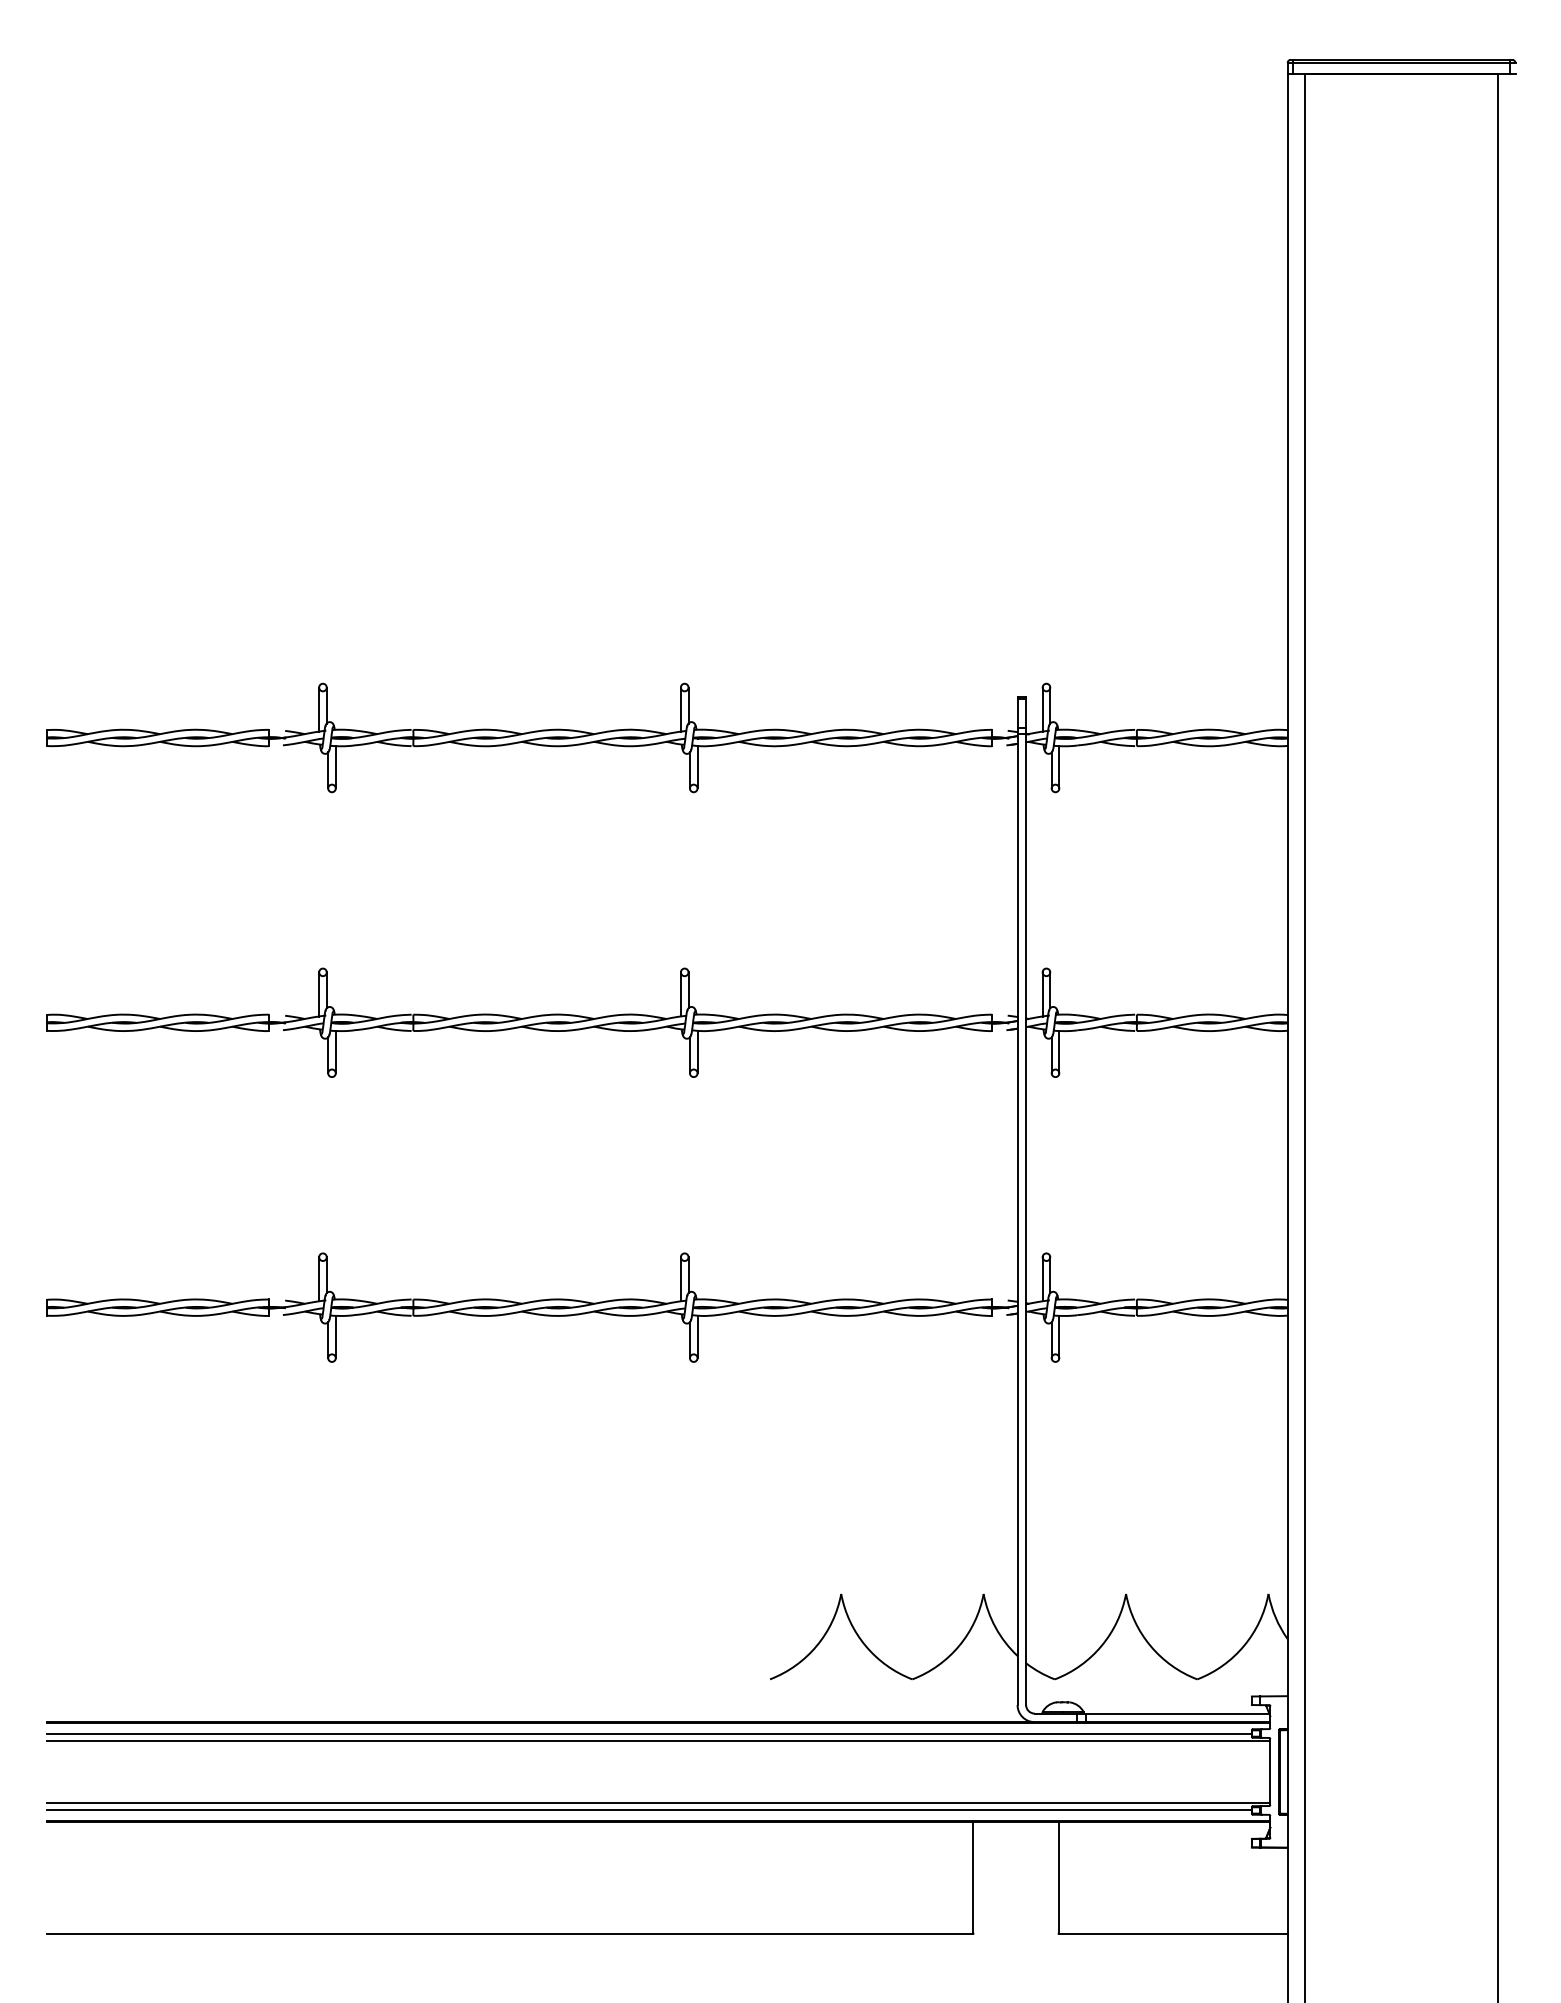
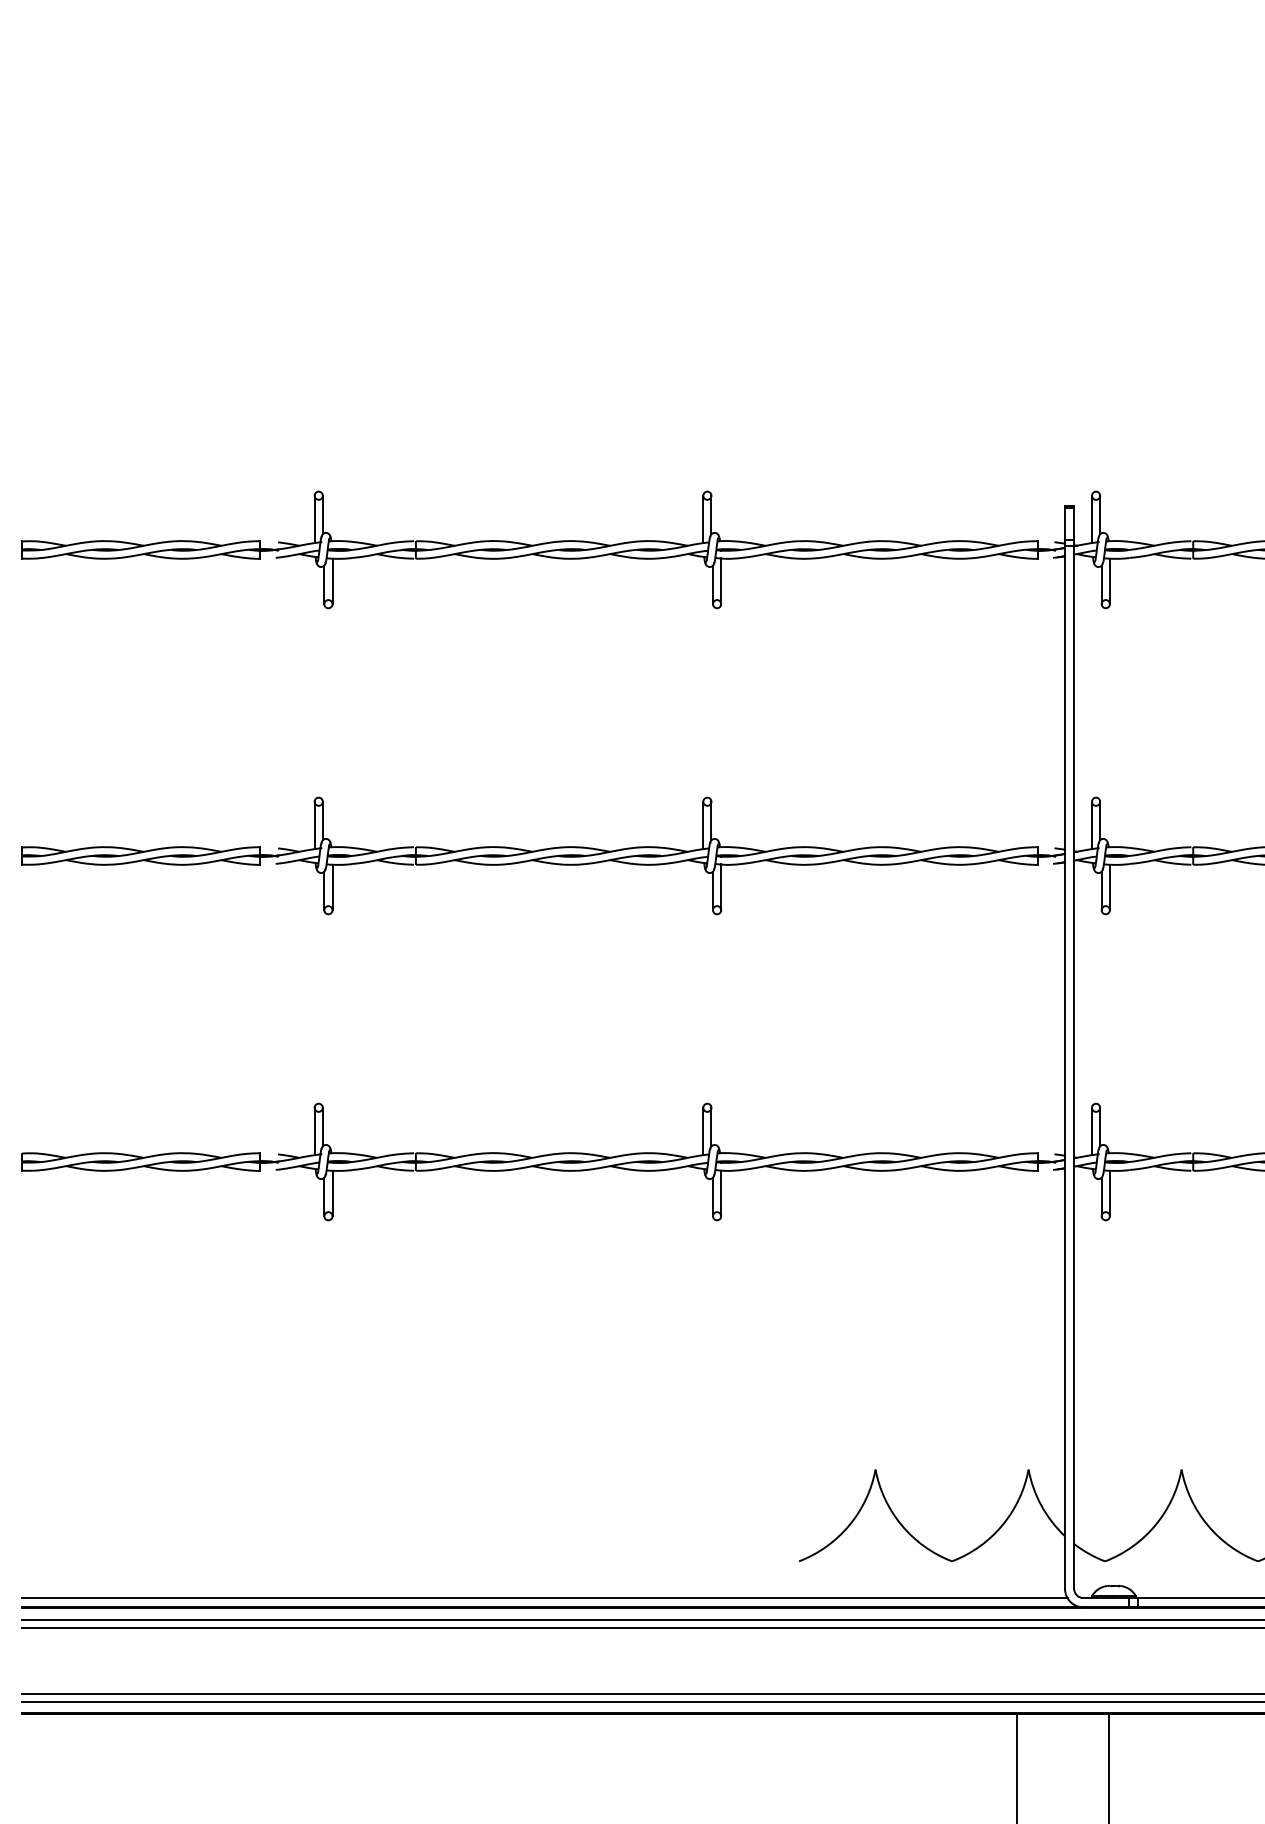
line: (532, 1713) -> (543, 1598), added

